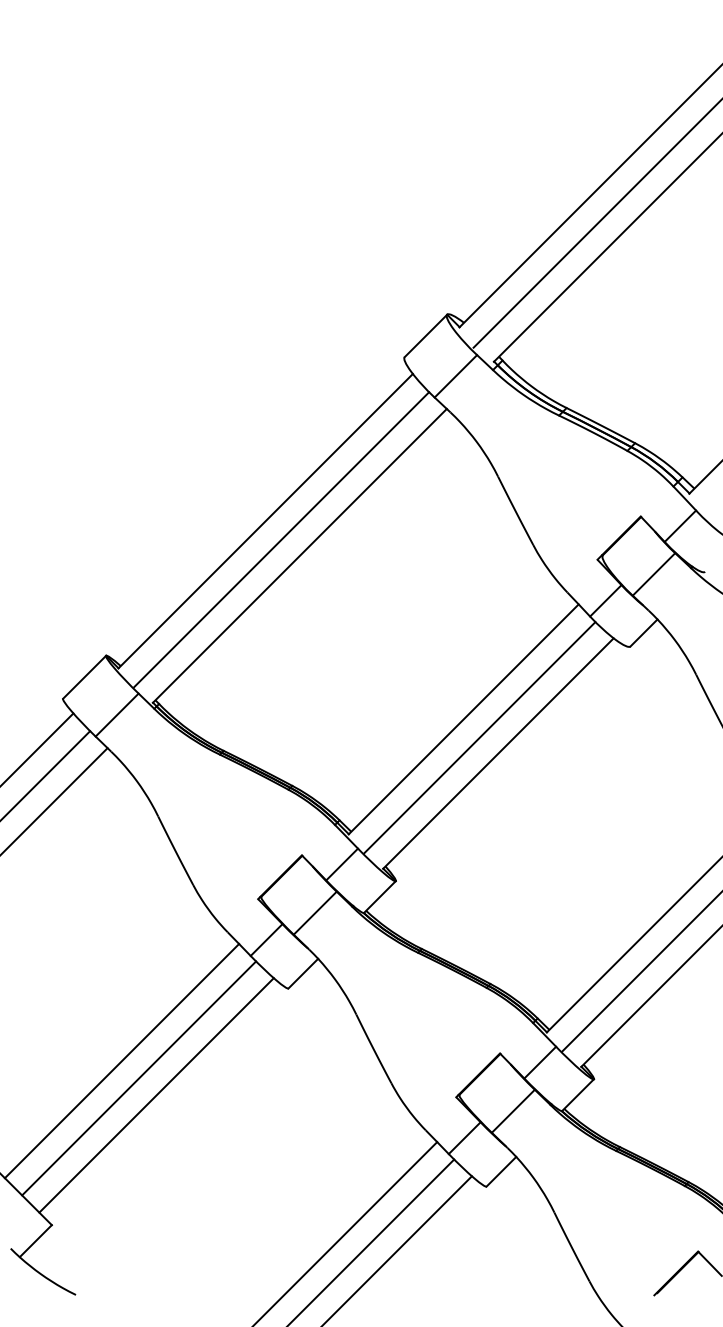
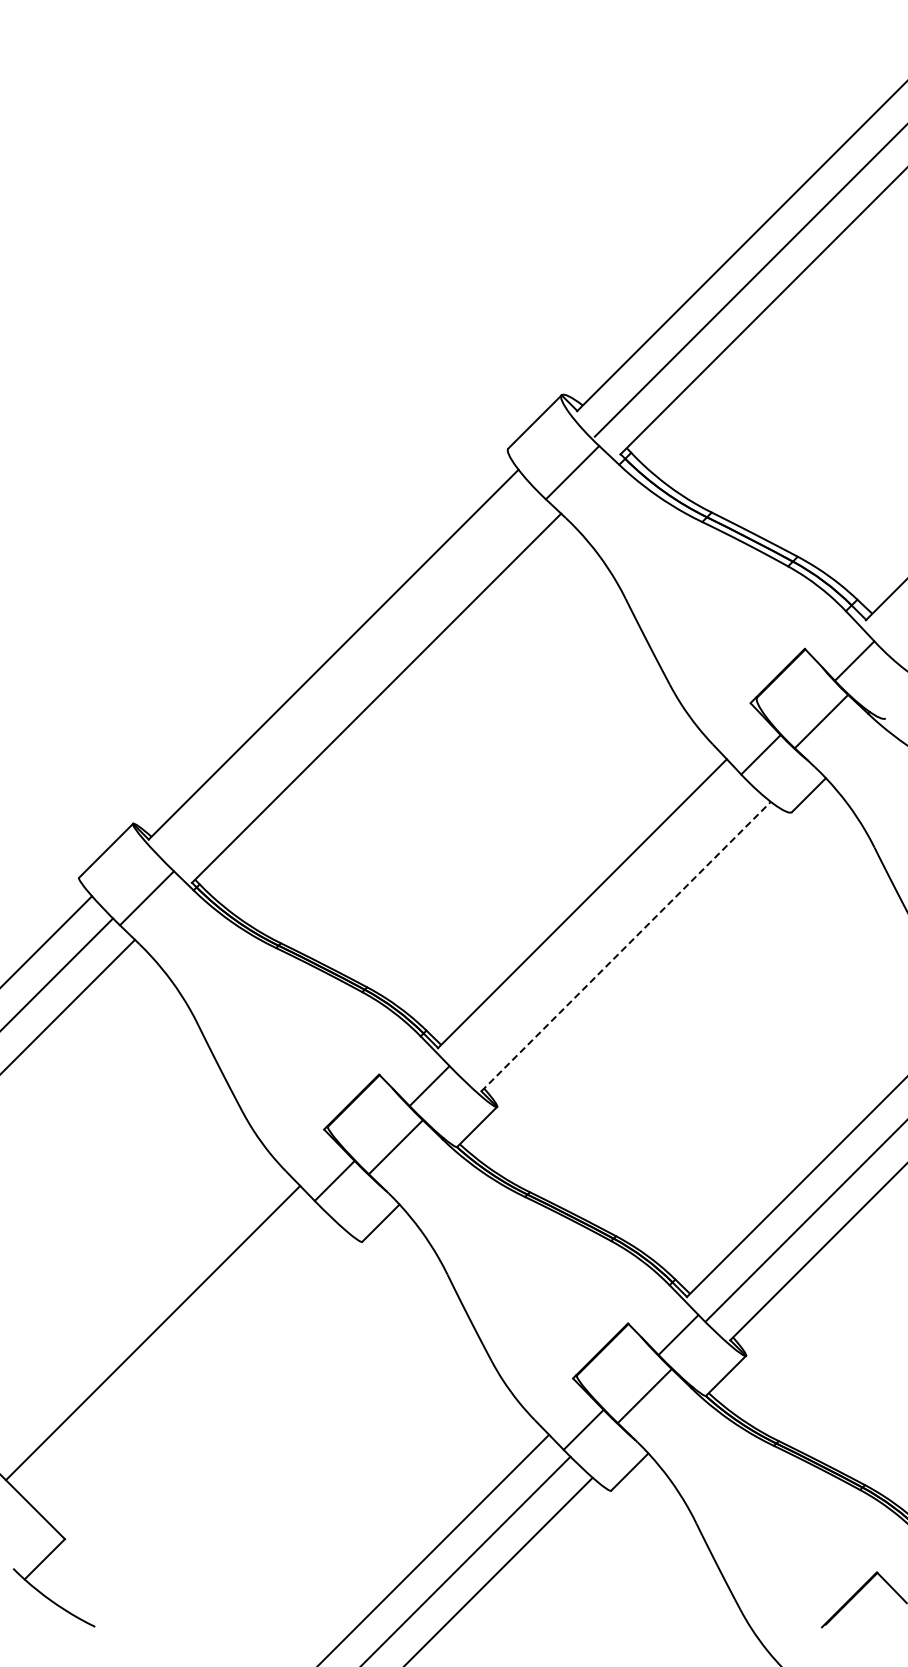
line: (281, 539) -> (353, 677), removed
line: (479, 737) -> (602, 926), removed
line: (498, 753) -> (626, 946), solid -> dashed
line: (139, 1078) -> (174, 1354), removed
line: (156, 1094) -> (196, 1375), removed

